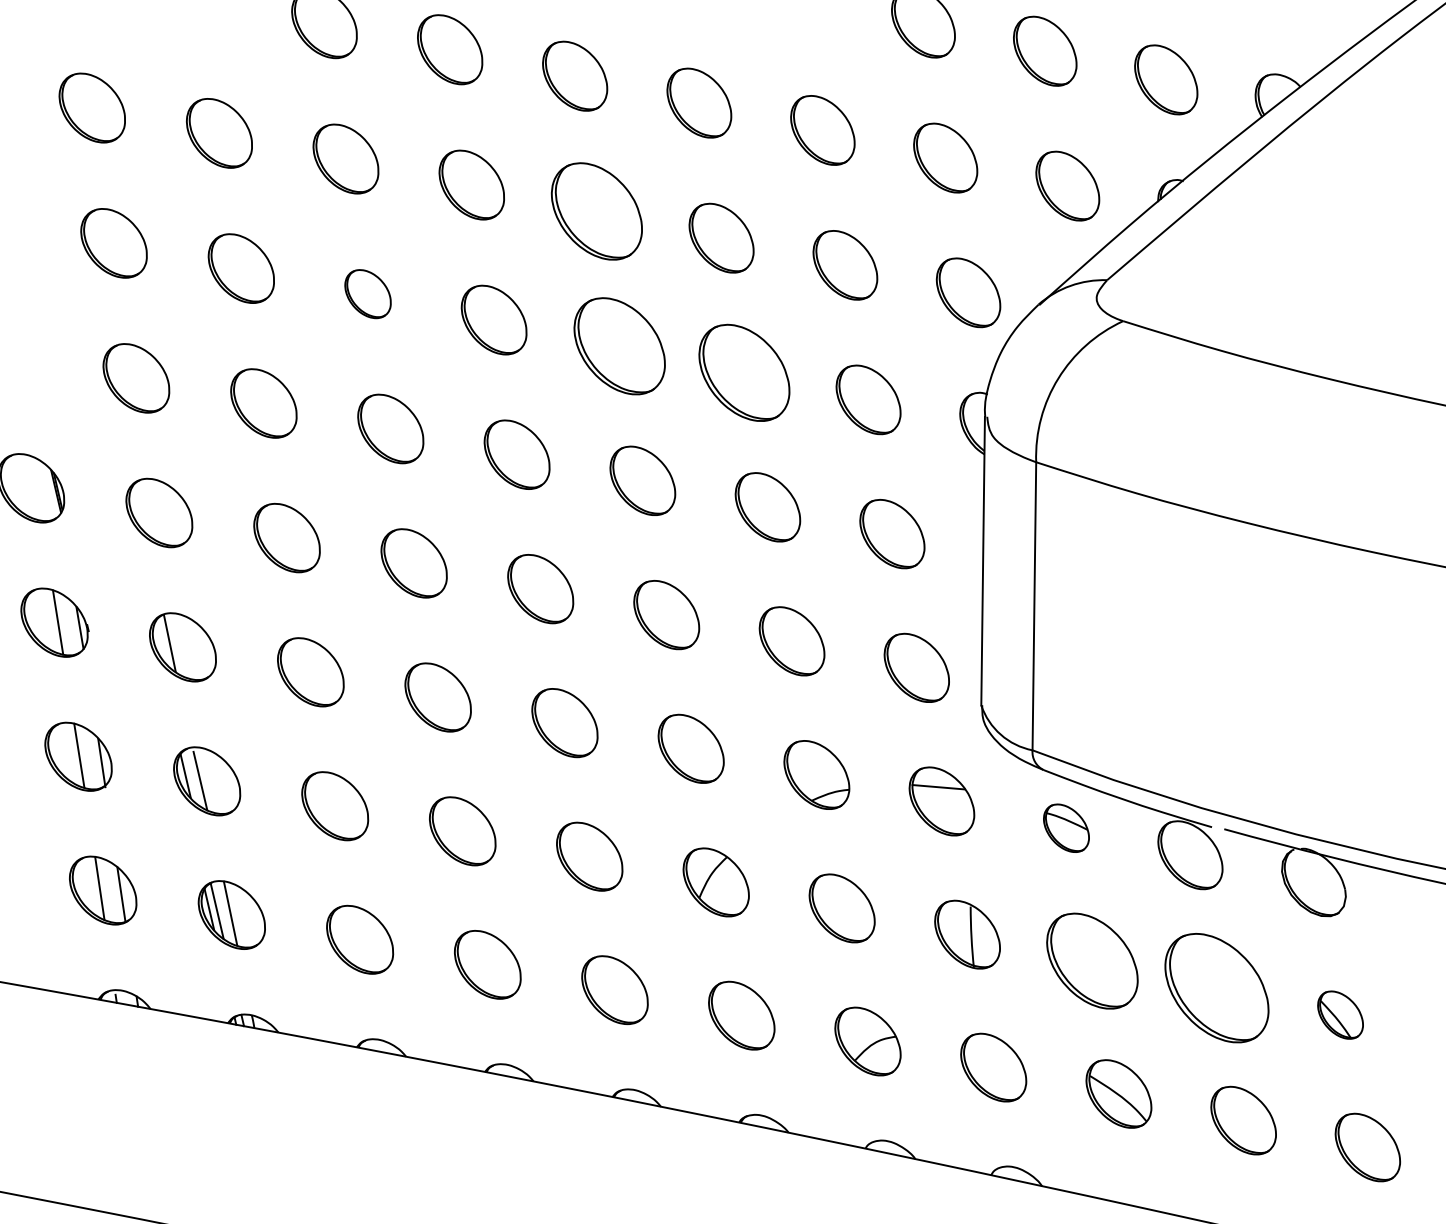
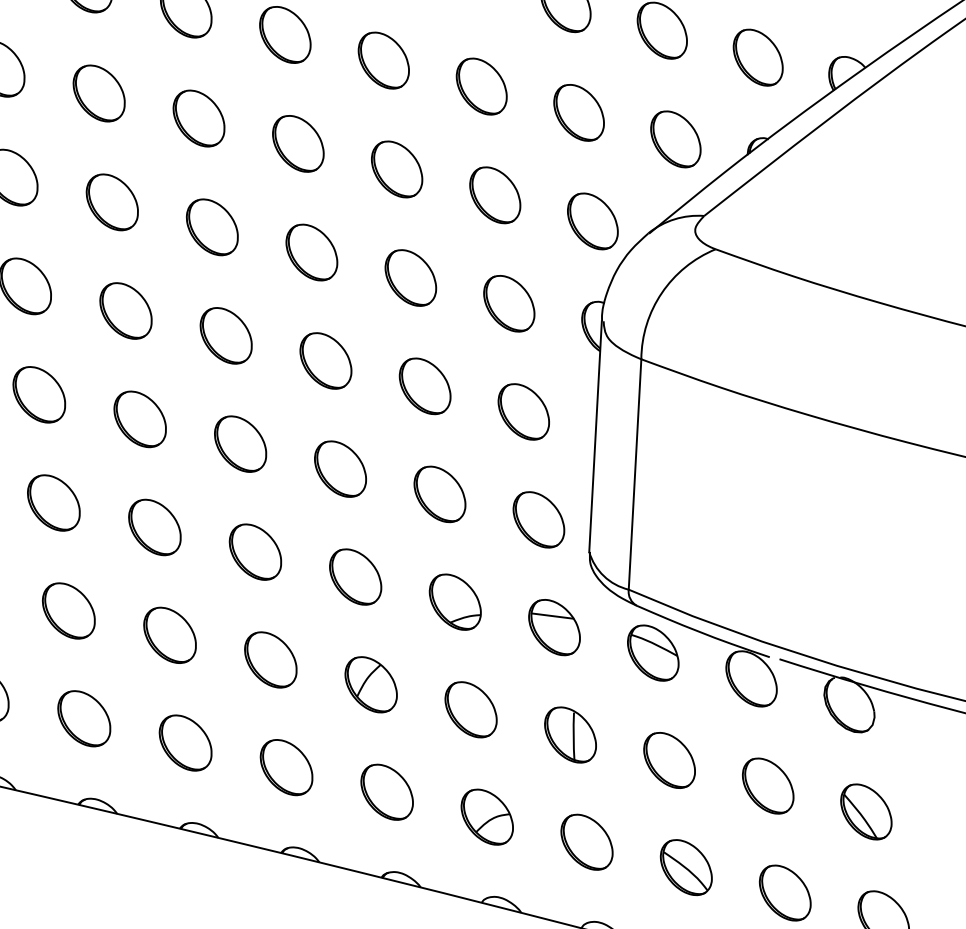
part: (597, 211) -> (298, 143), size x0.71
part: (367, 293) -> (111, 201), size x1.43
part: (619, 346) -> (311, 252), size x0.71
part: (744, 372) -> (410, 277), size x0.71
part: (1066, 828) -> (653, 653), size x1.43
part: (1092, 961) -> (669, 760), size x0.71
part: (1216, 987) -> (768, 785), size x0.62
part: (1340, 1014) -> (866, 811), size x1.43

